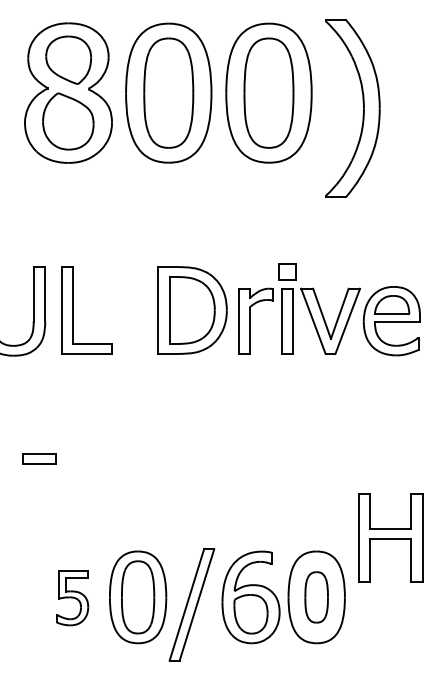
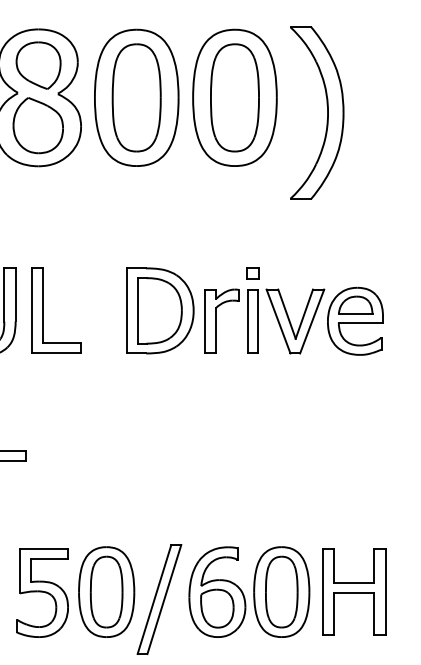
part: (287, 272) -> (253, 273), size x0.71
part: (390, 537) -> (354, 591), moved
part: (316, 597) -> (281, 592), size x1.43
part: (72, 598) -> (42, 593), size x1.67

